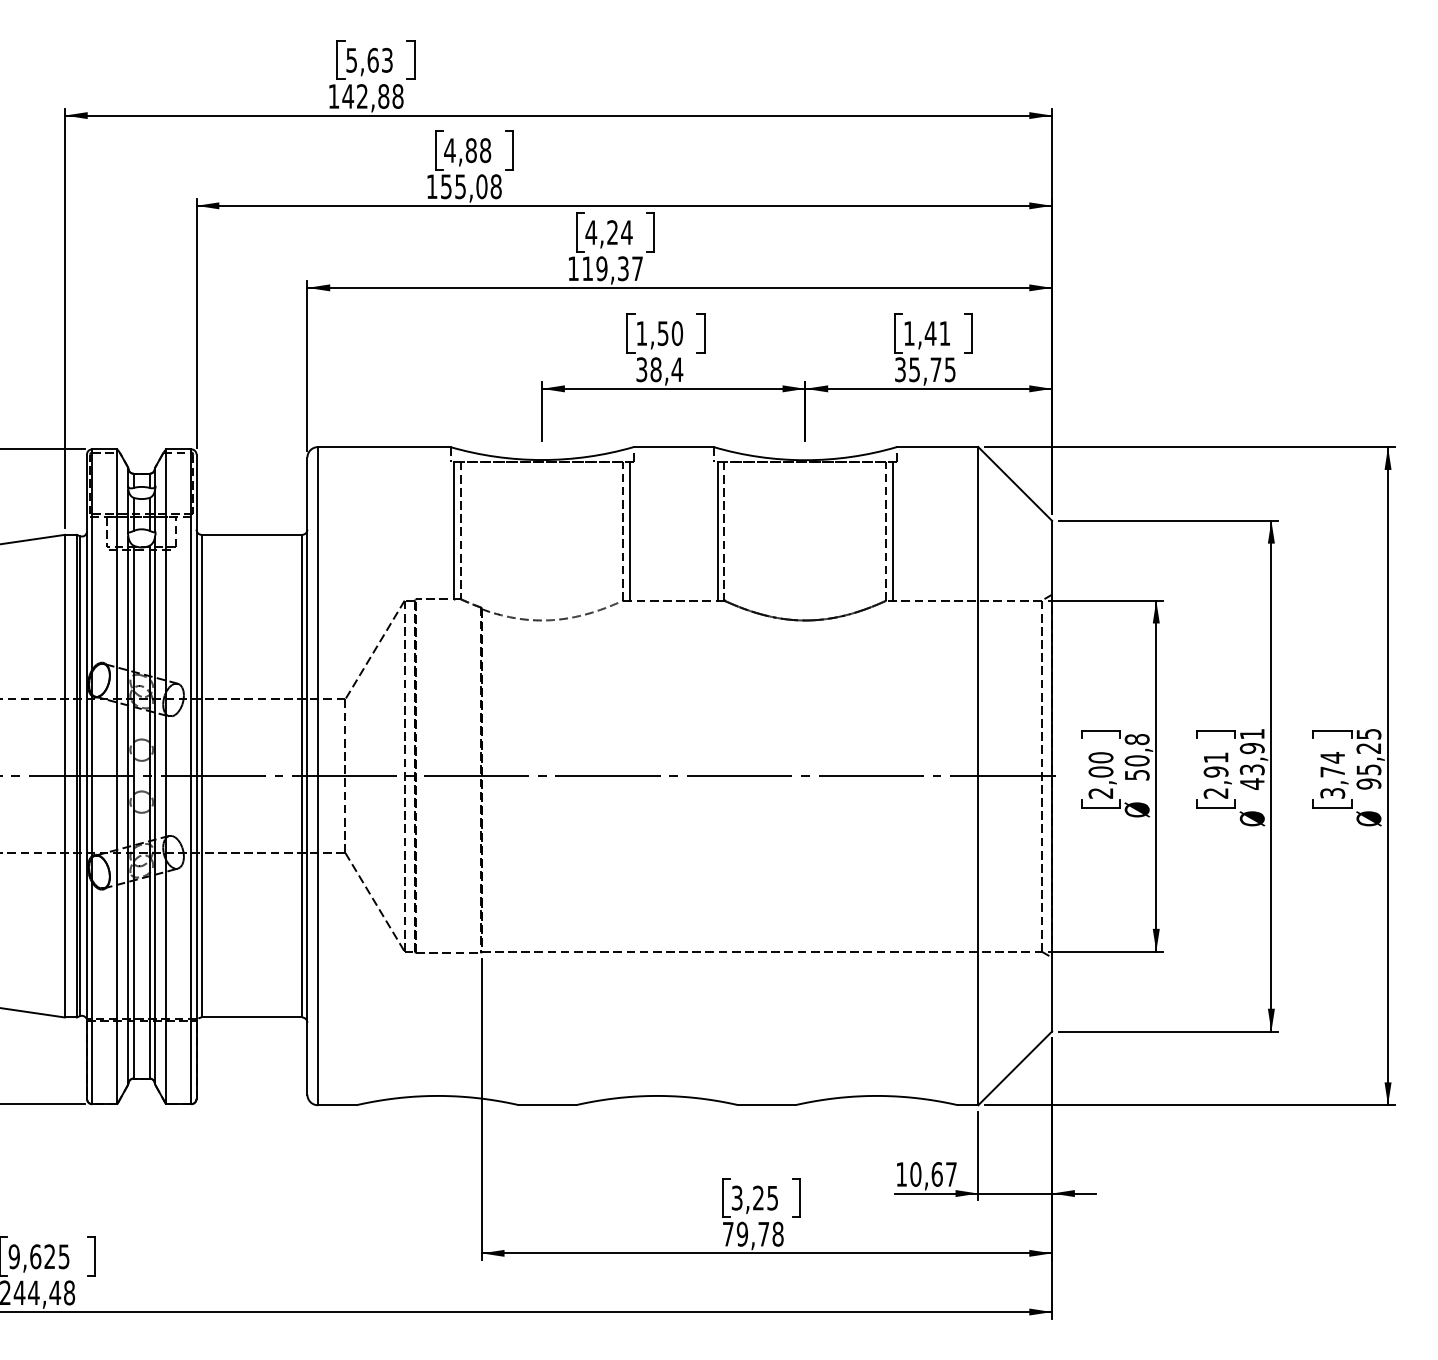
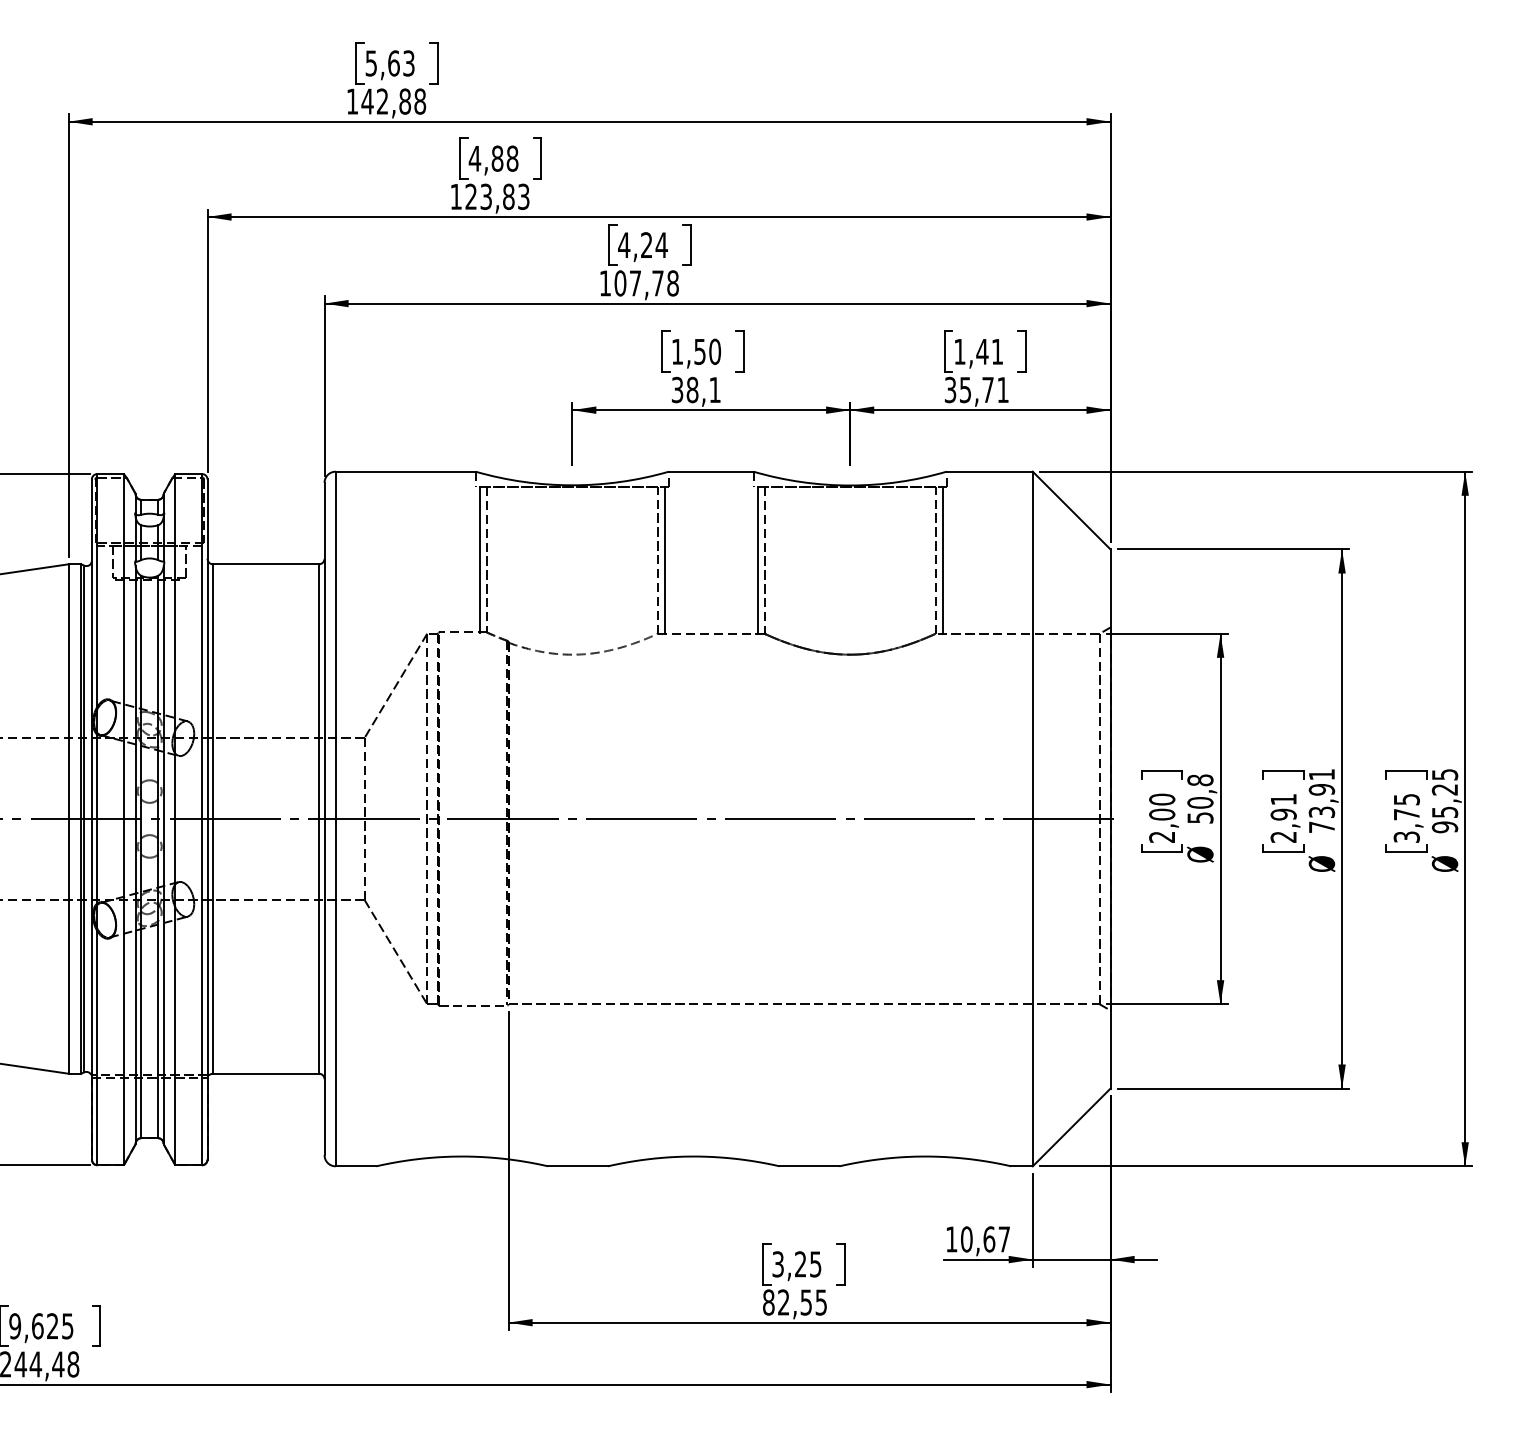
text: (471, 186) -> (497, 196), 155,08 -> 123,83
text: (612, 268) -> (646, 283), 119,37 -> 107,78
text: (676, 369) -> (714, 389), 38,4 -> 38,1
text: (949, 370) -> (1002, 390), 35,75 -> 35,71
text: (1332, 757) -> (1406, 799), 3,74 -> 3,75
text: (1251, 784) -> (1321, 827), 43,91 -> 73,91
text: (753, 1234) -> (795, 1302), 79,78 -> 82,55

